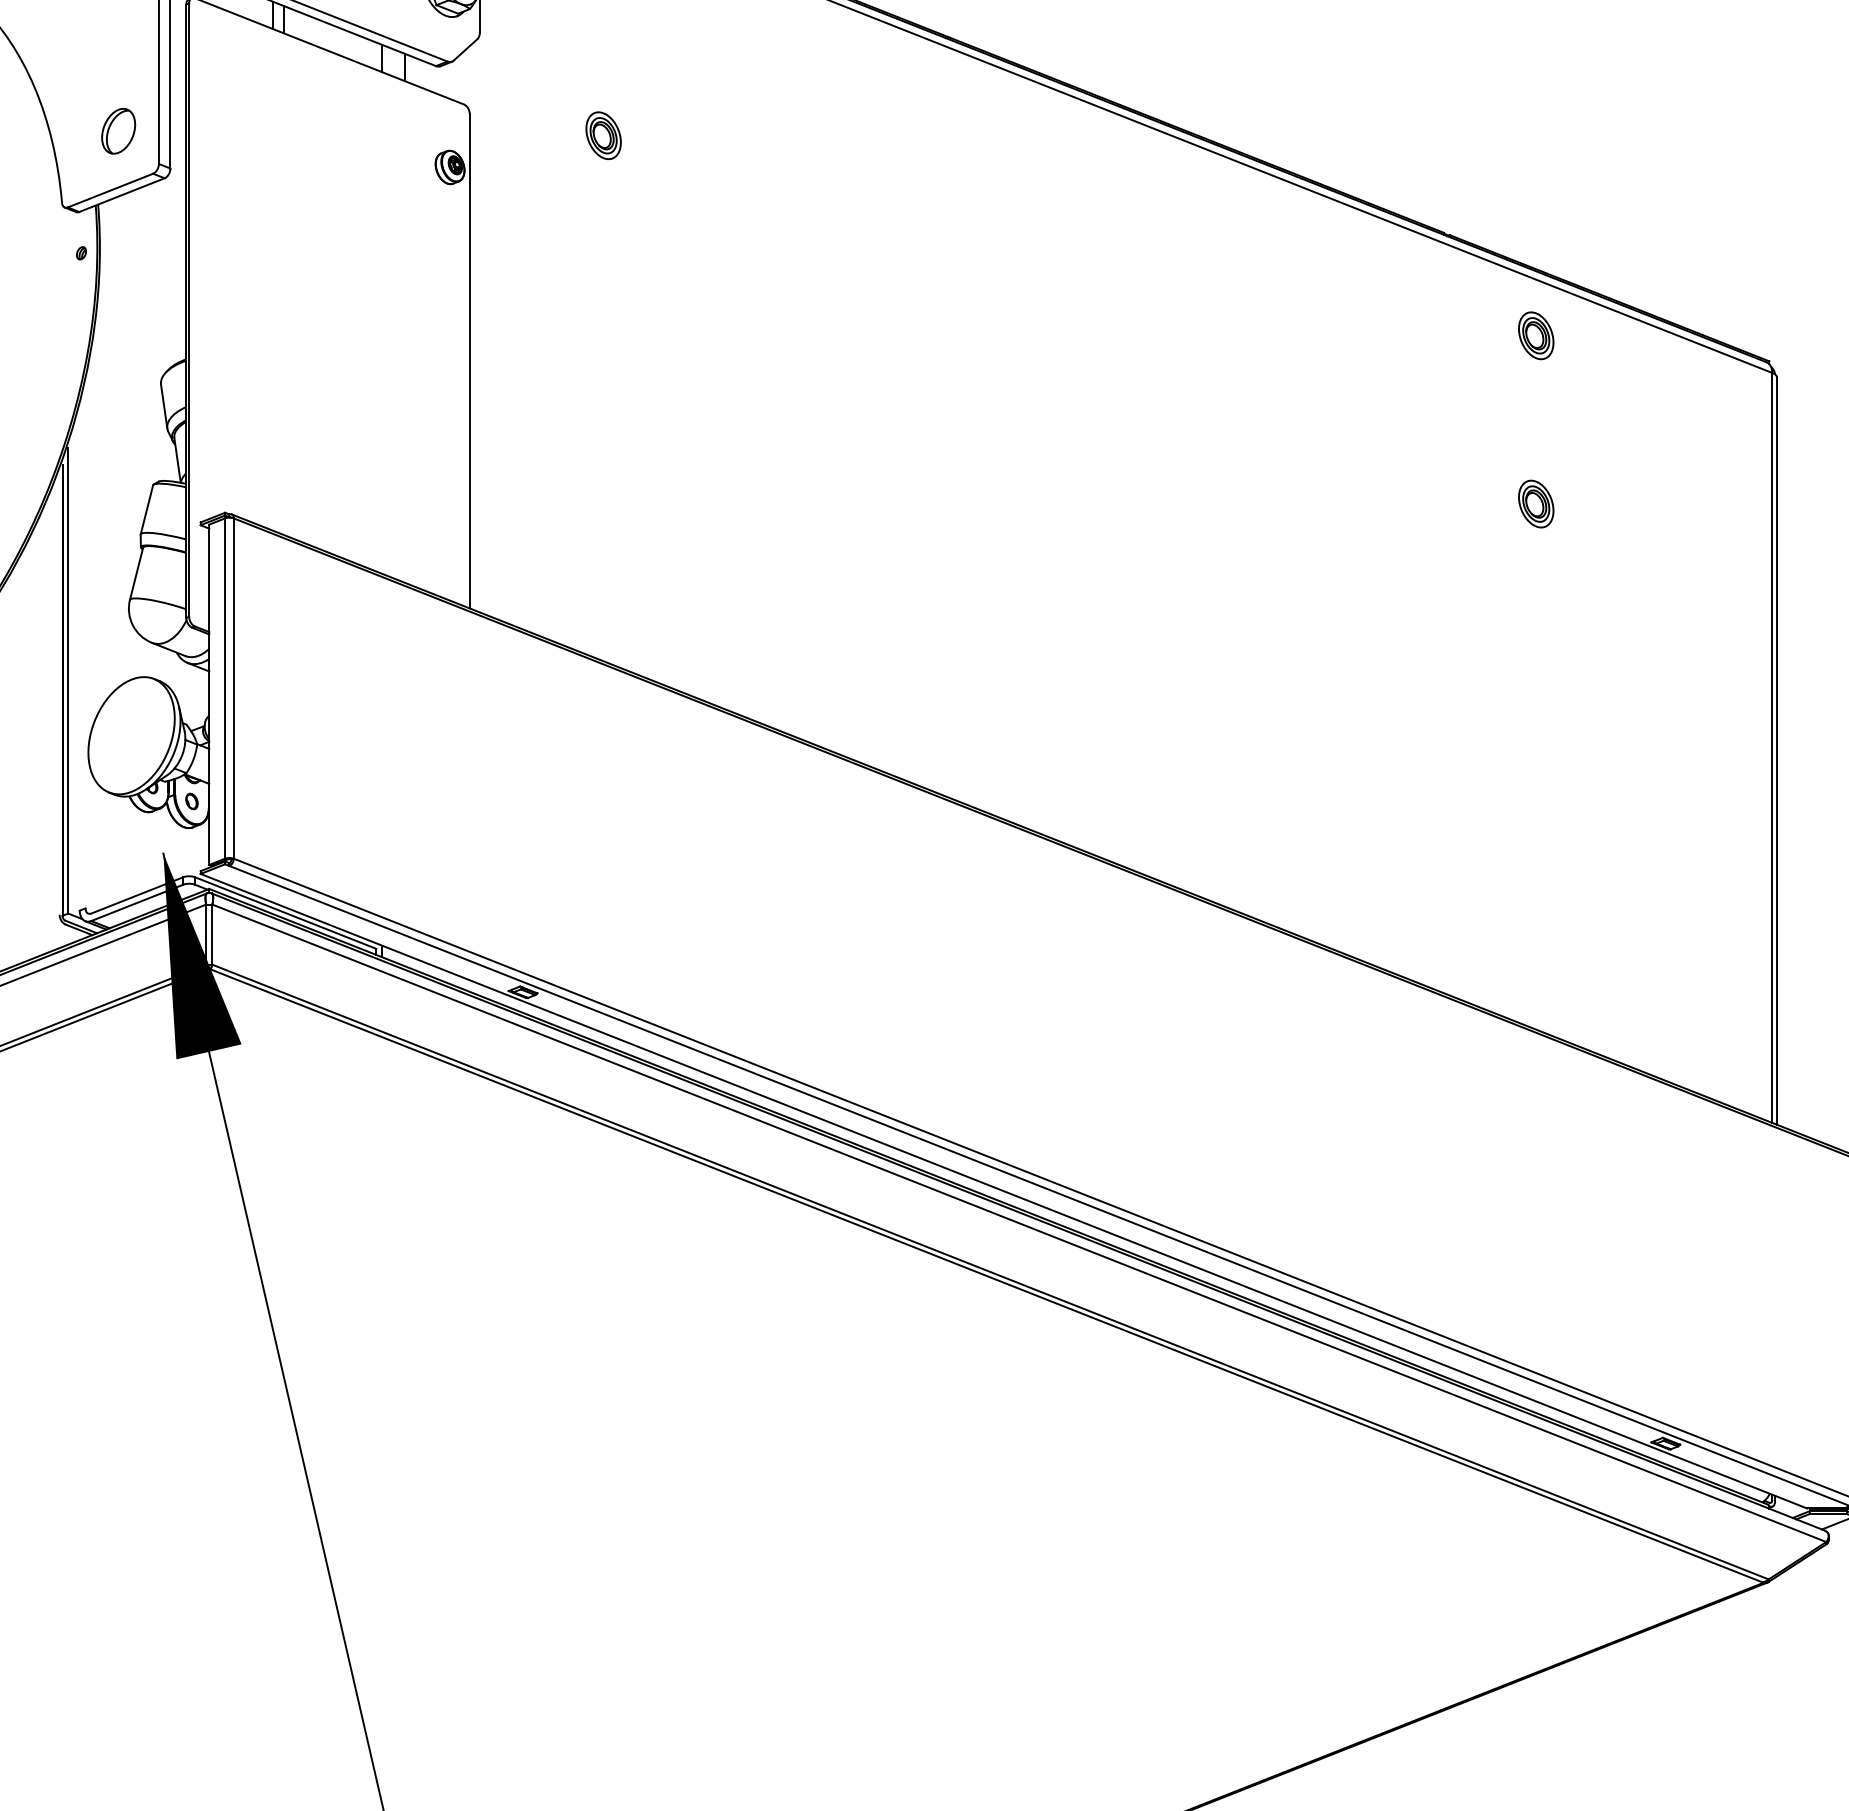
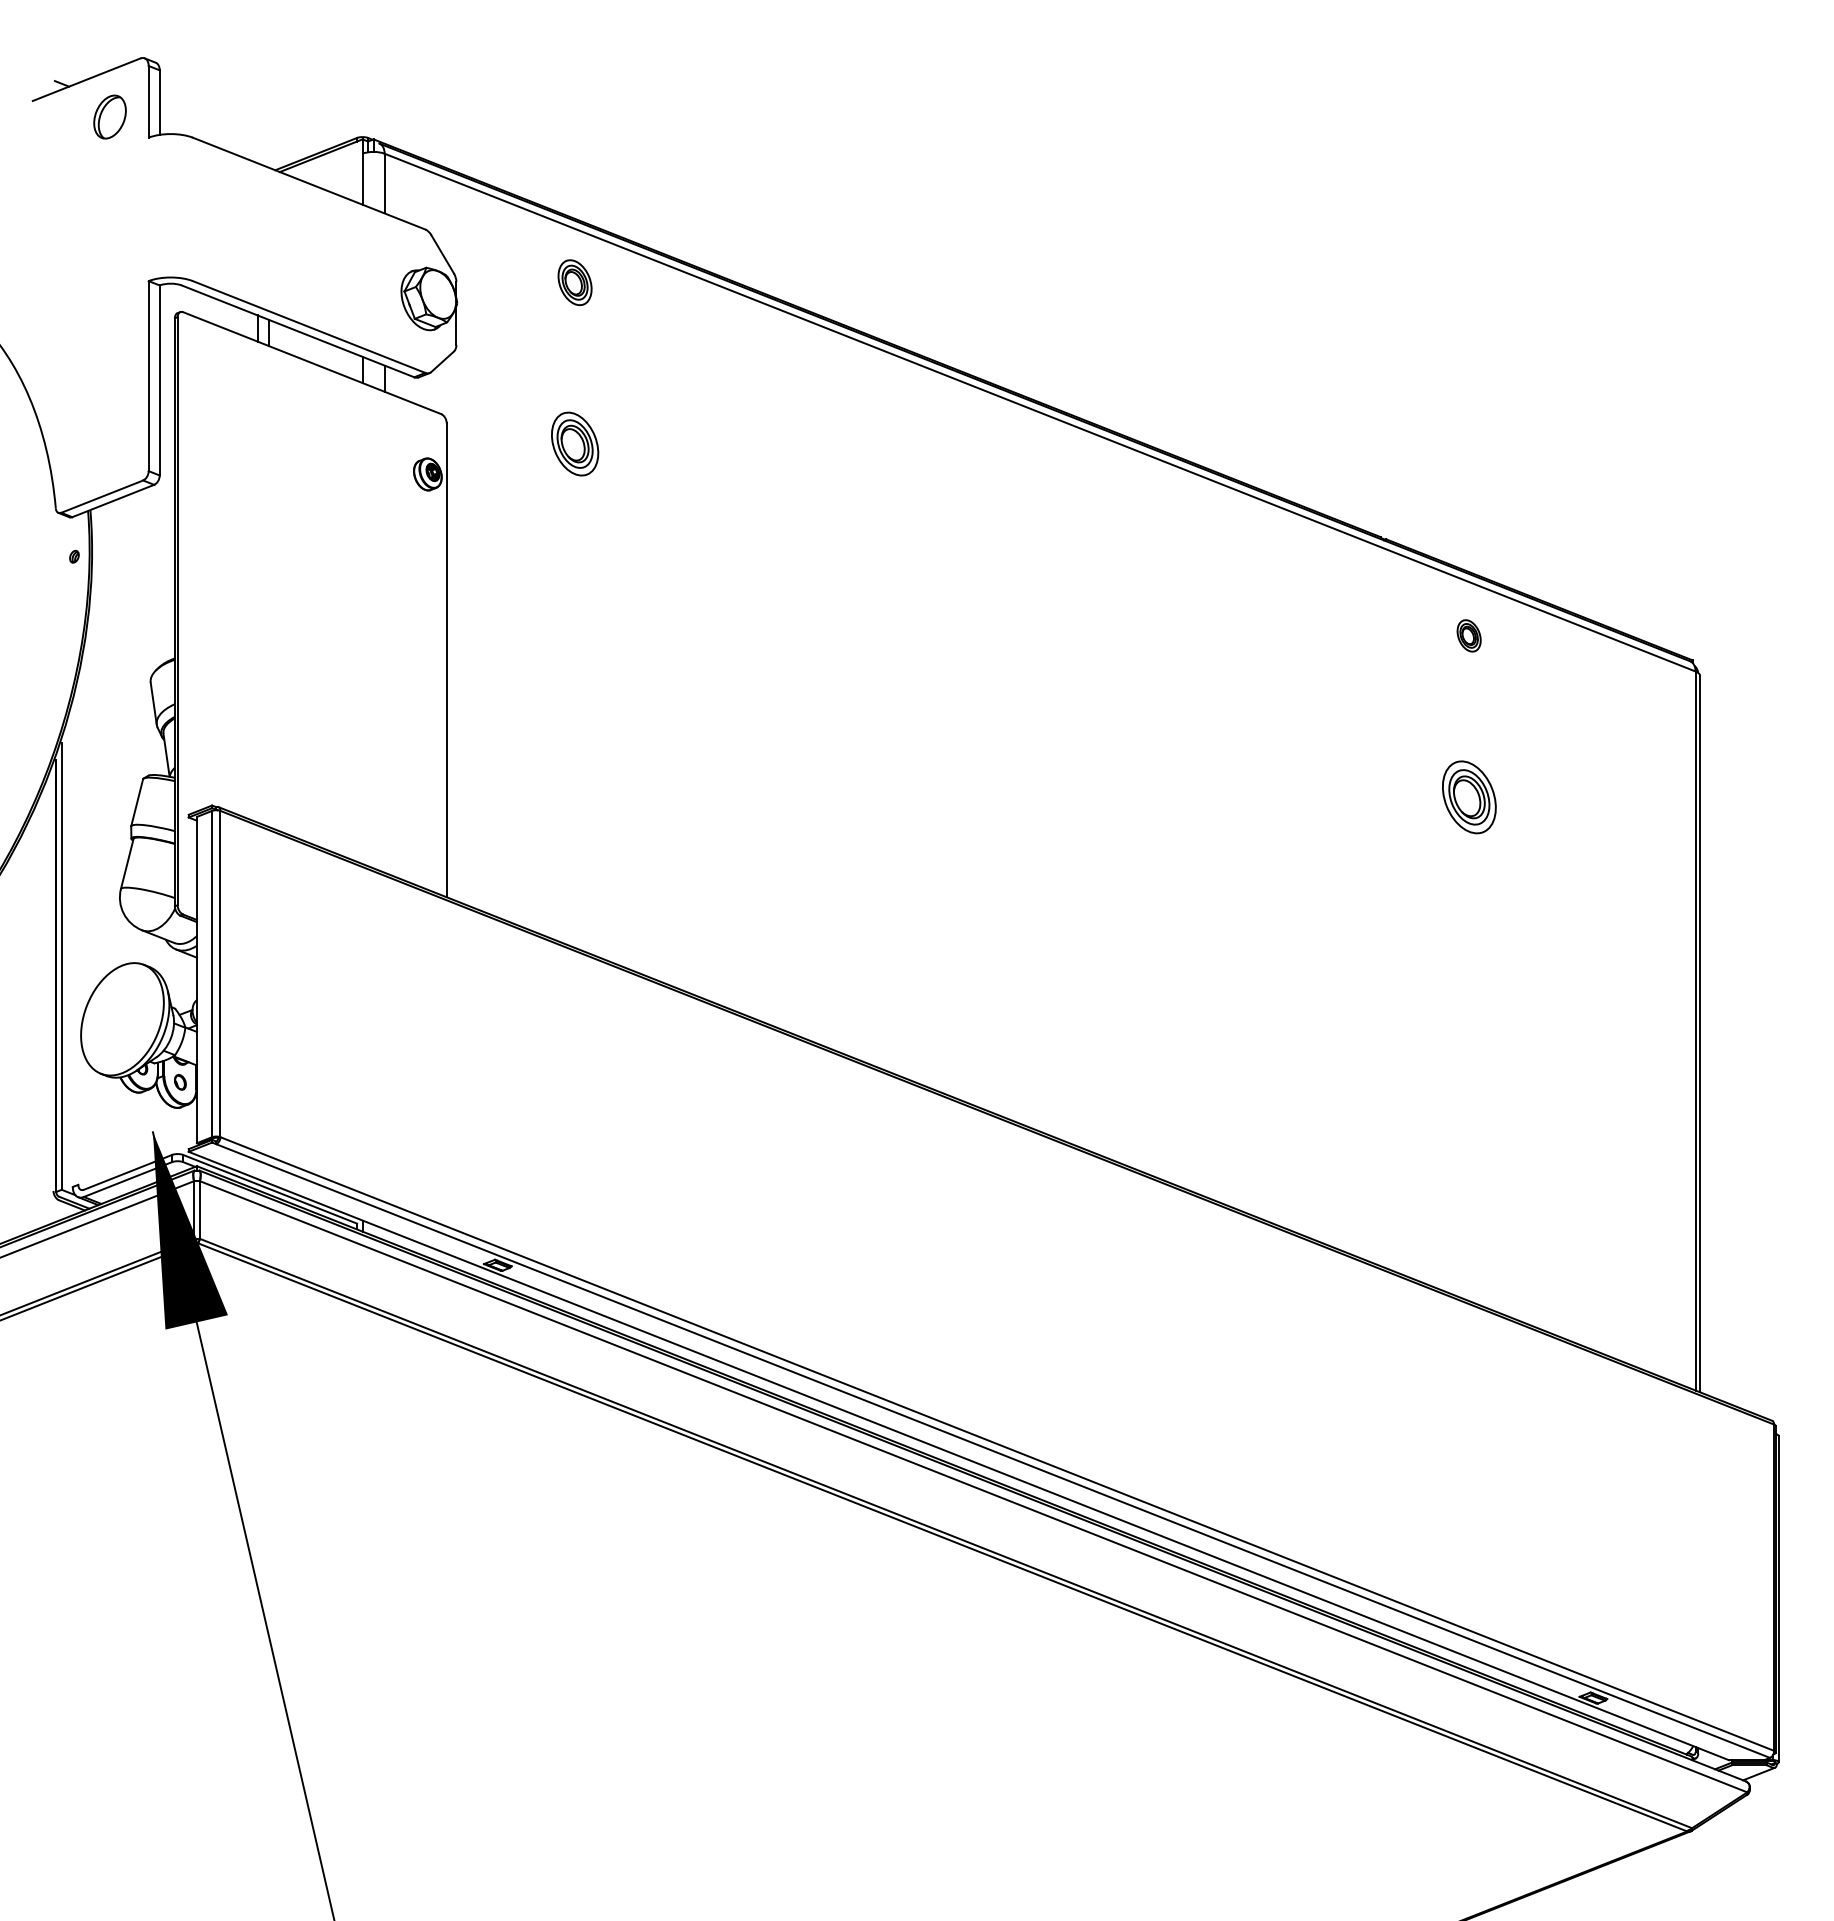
part: (118, 130) -> (109, 439), removed
part: (603, 135) -> (574, 443), size x1.4
part: (1535, 335) -> (1468, 635), size x0.7
part: (1535, 503) -> (1468, 796), size x1.6

